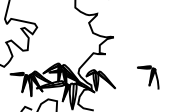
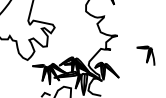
part: (147, 77) -> (145, 55), moved

